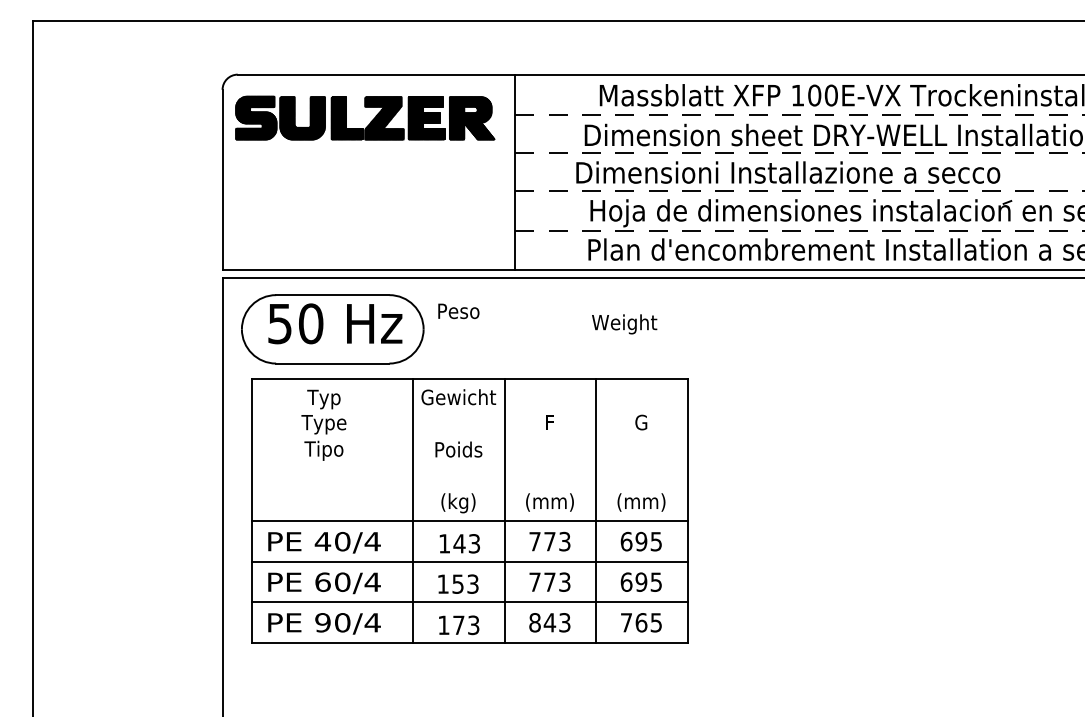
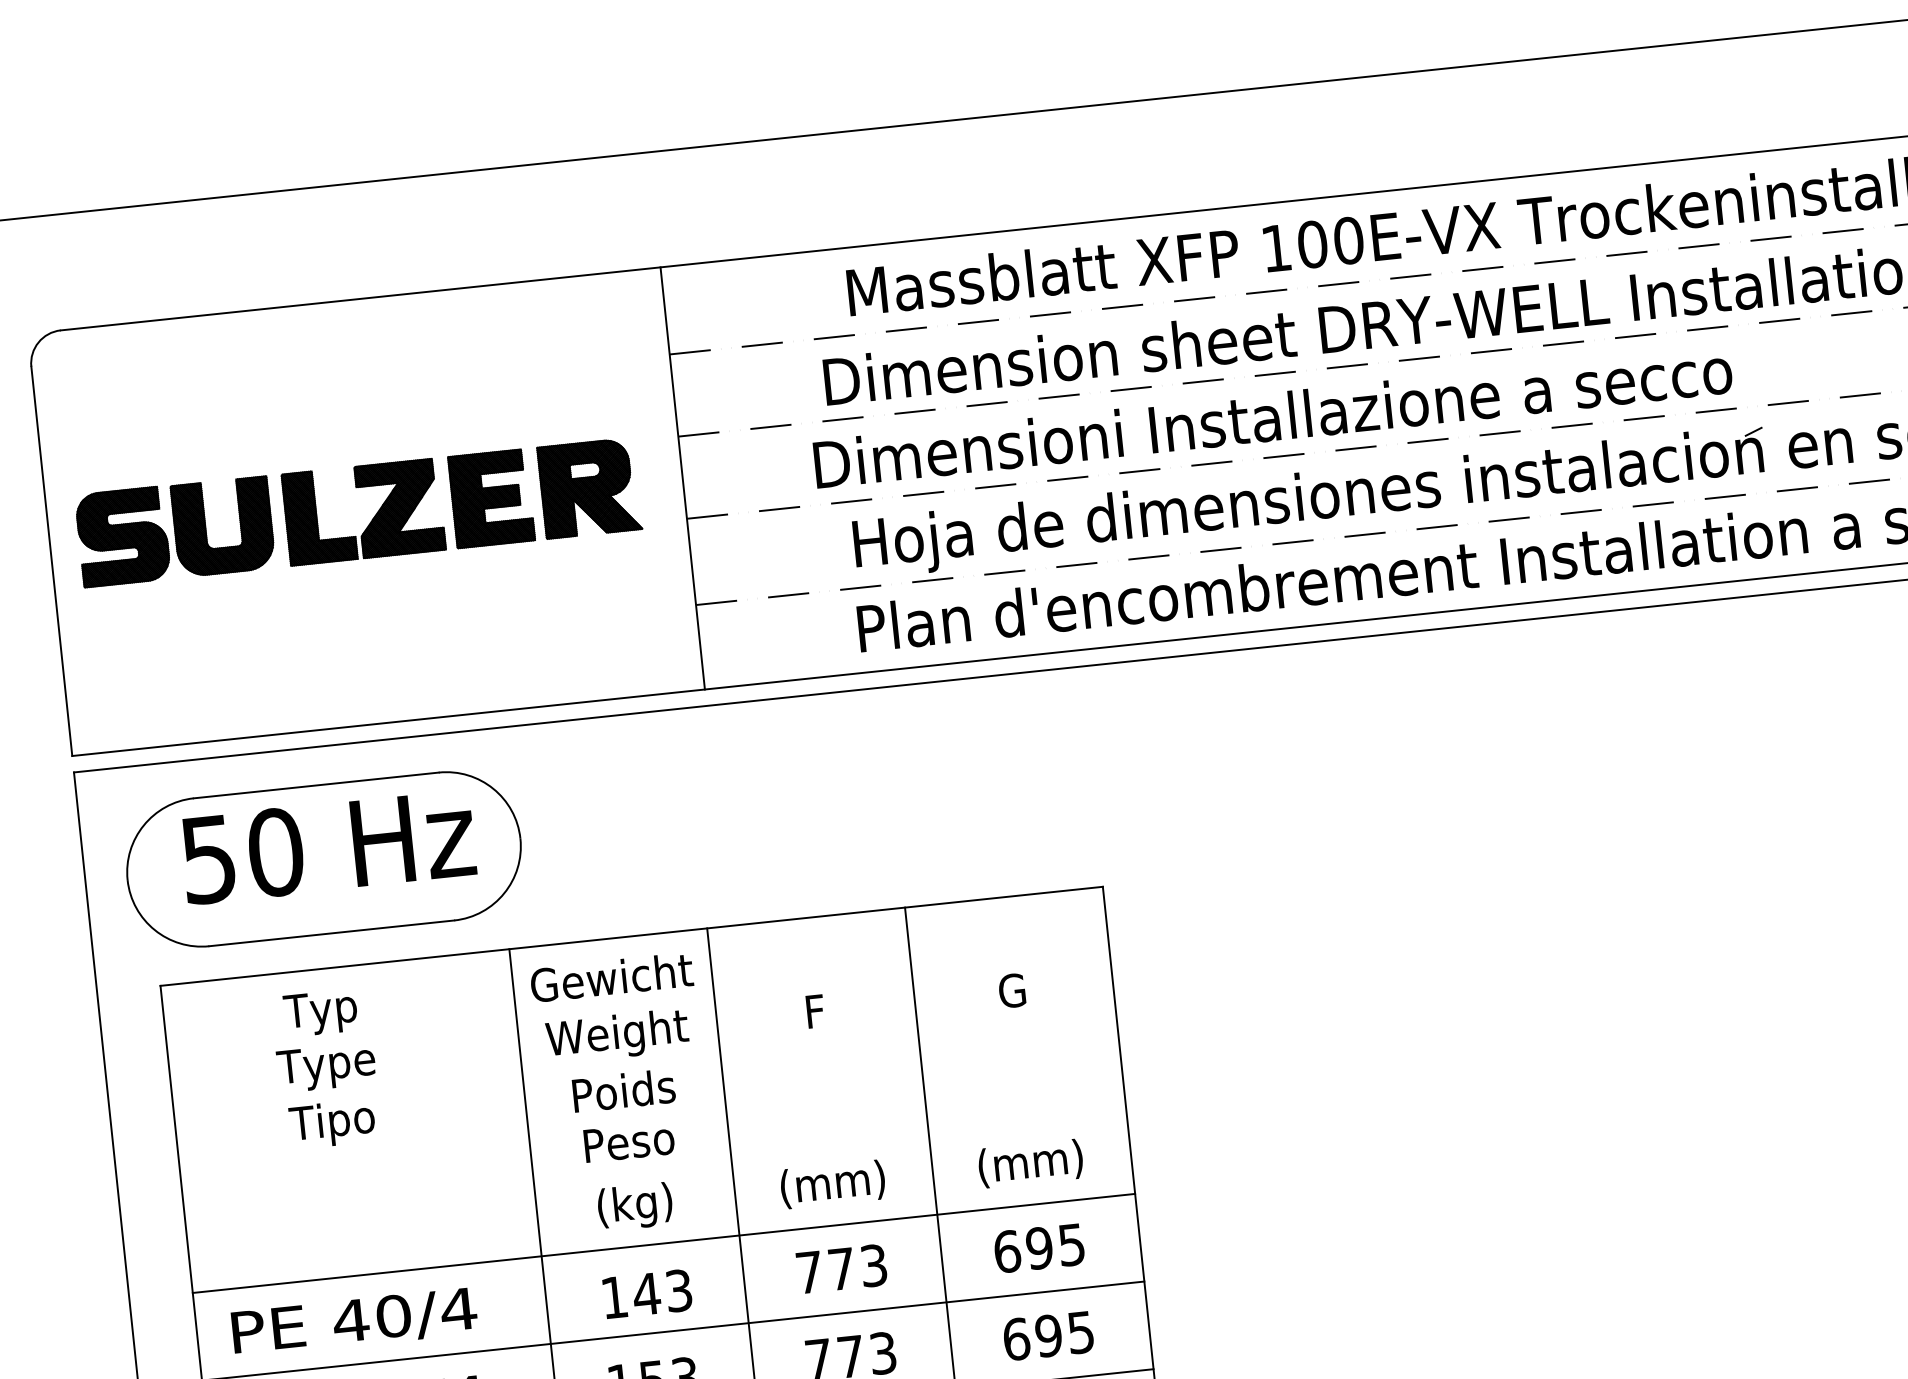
part: (370, 121) -> (370, 518), moved
text: (458, 311) -> (628, 1142), moved
text: (624, 324) -> (617, 1036), moved

